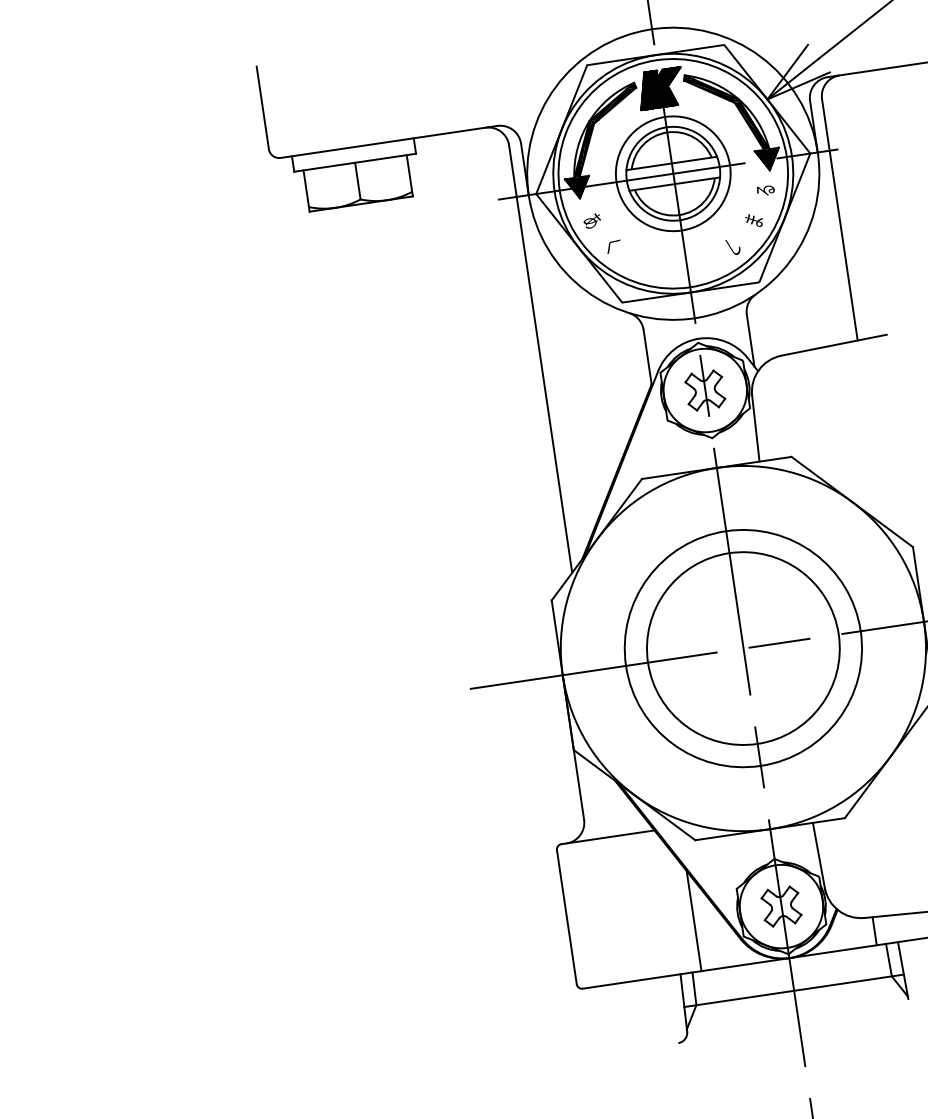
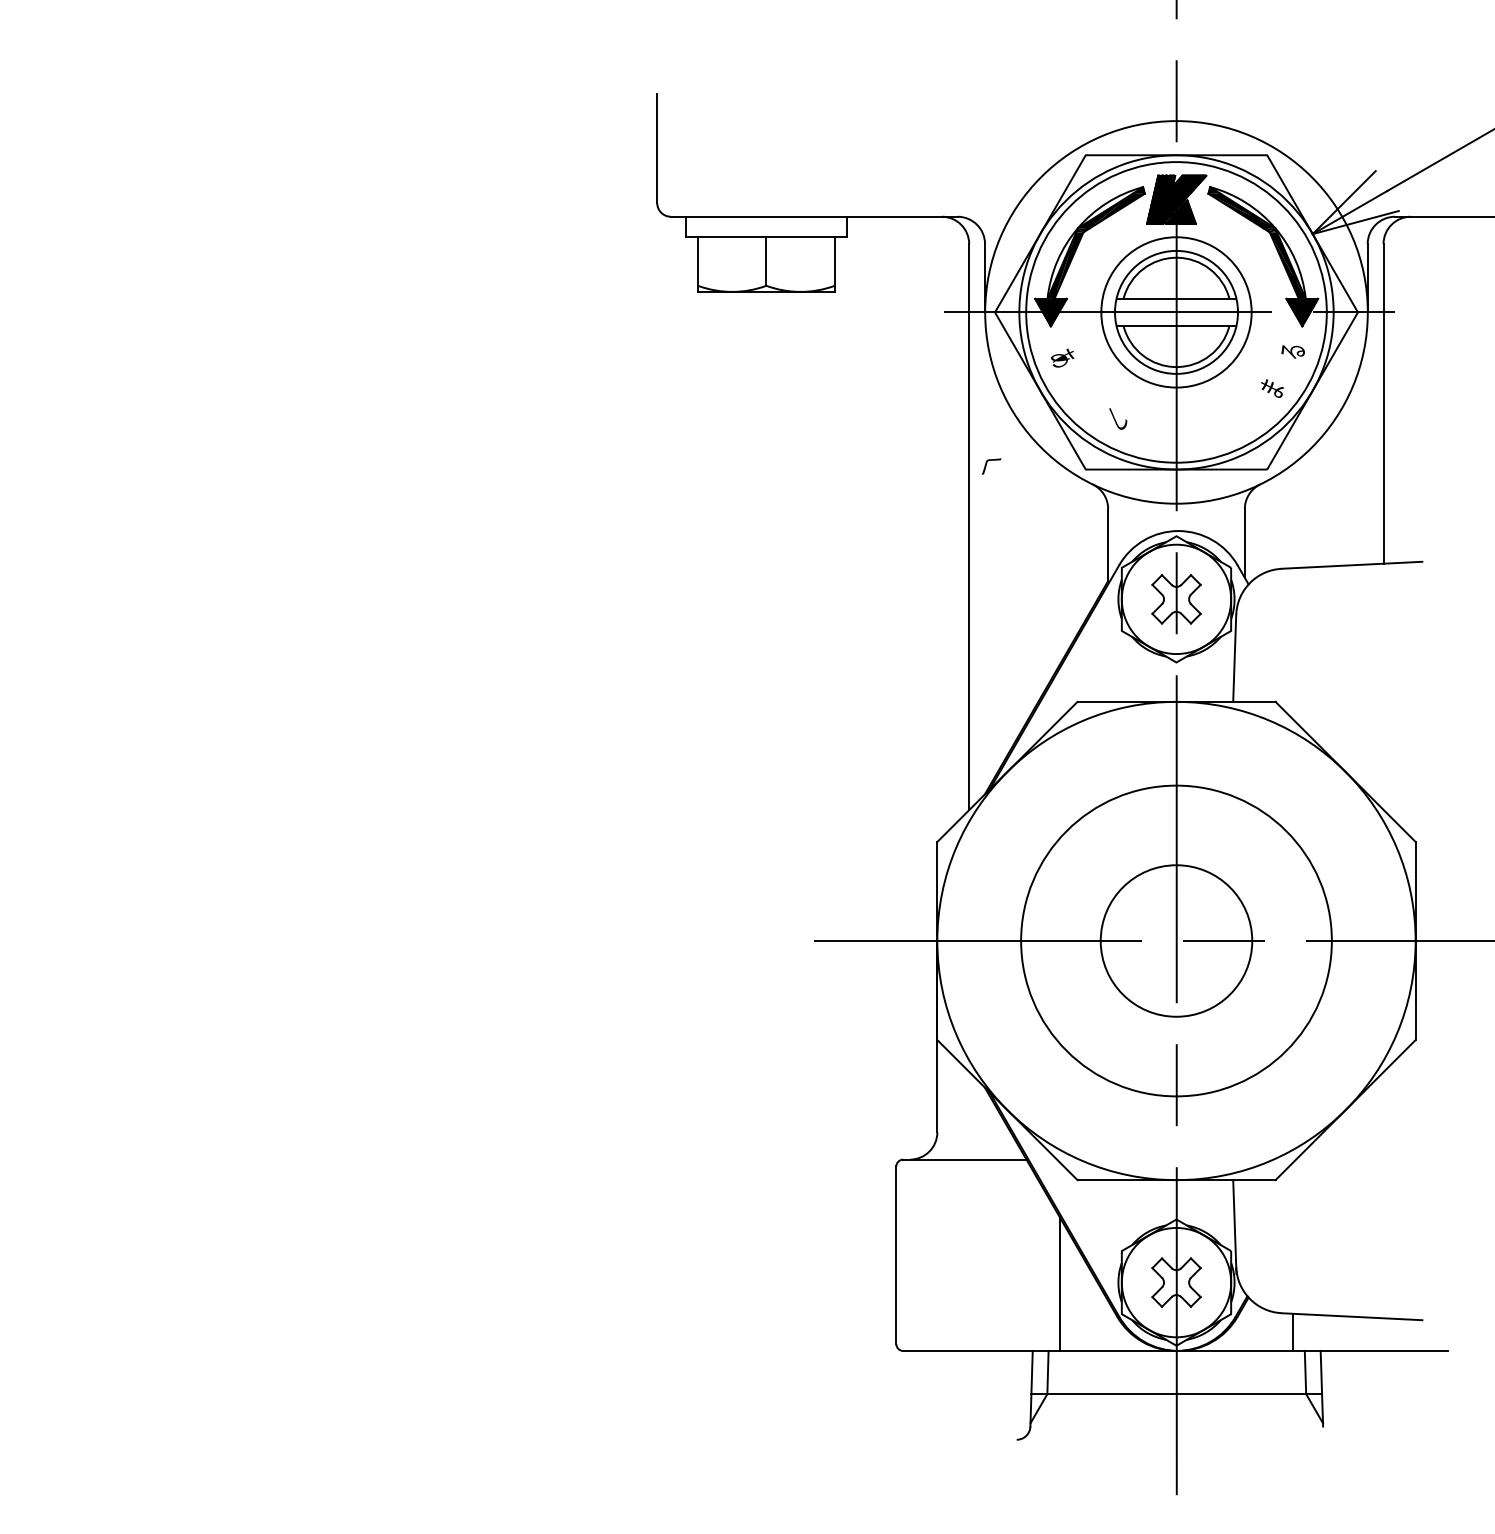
text: (613, 246) -> (991, 466), moved
text: (733, 246) -> (1118, 418), moved
circle: (743, 648) -> (1176, 940), size x0.6

